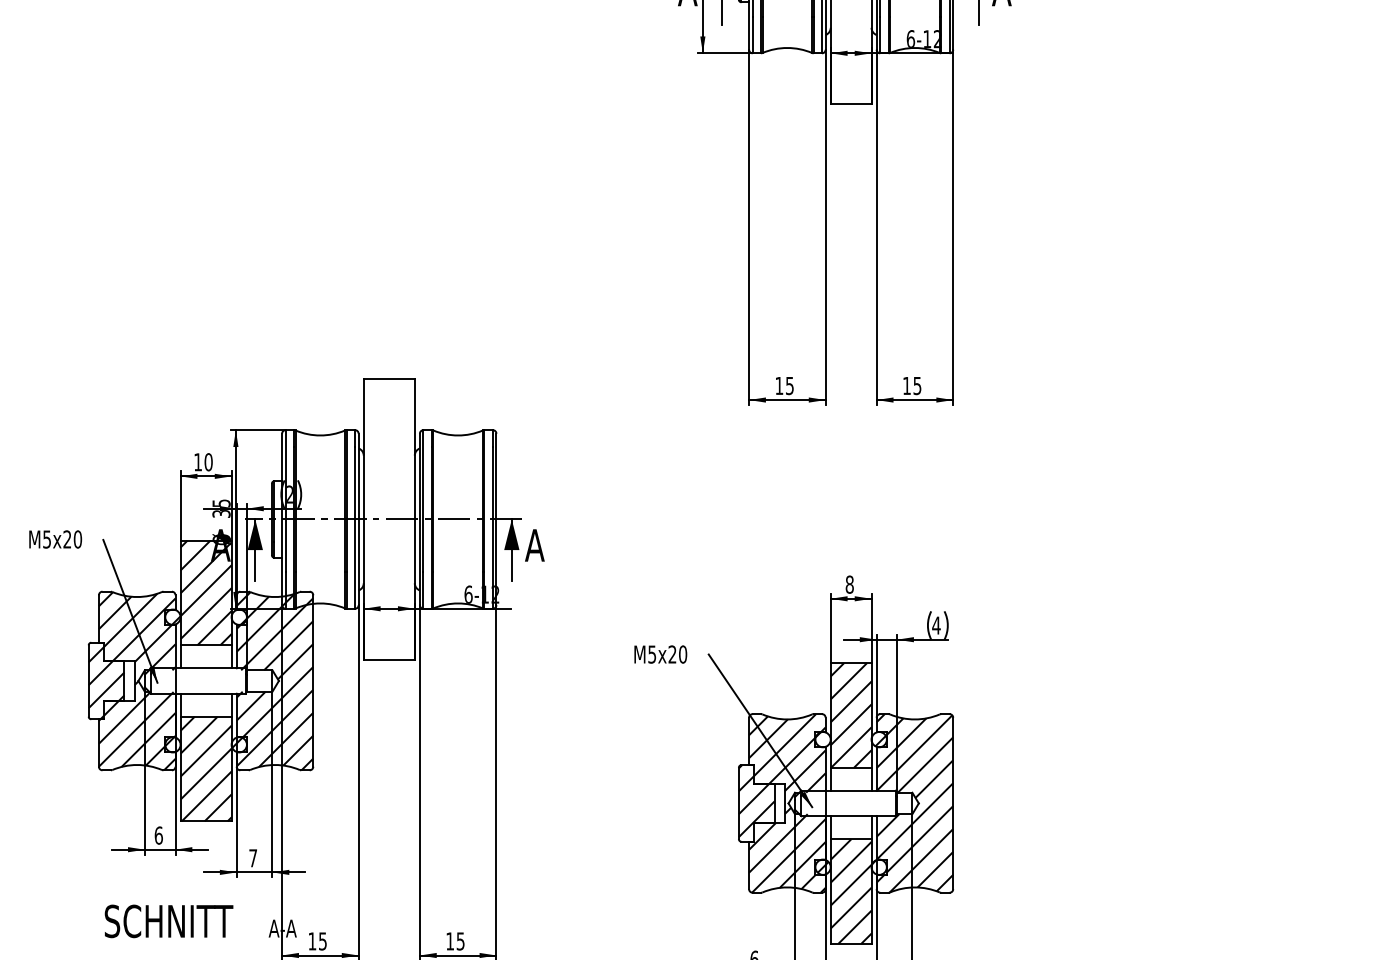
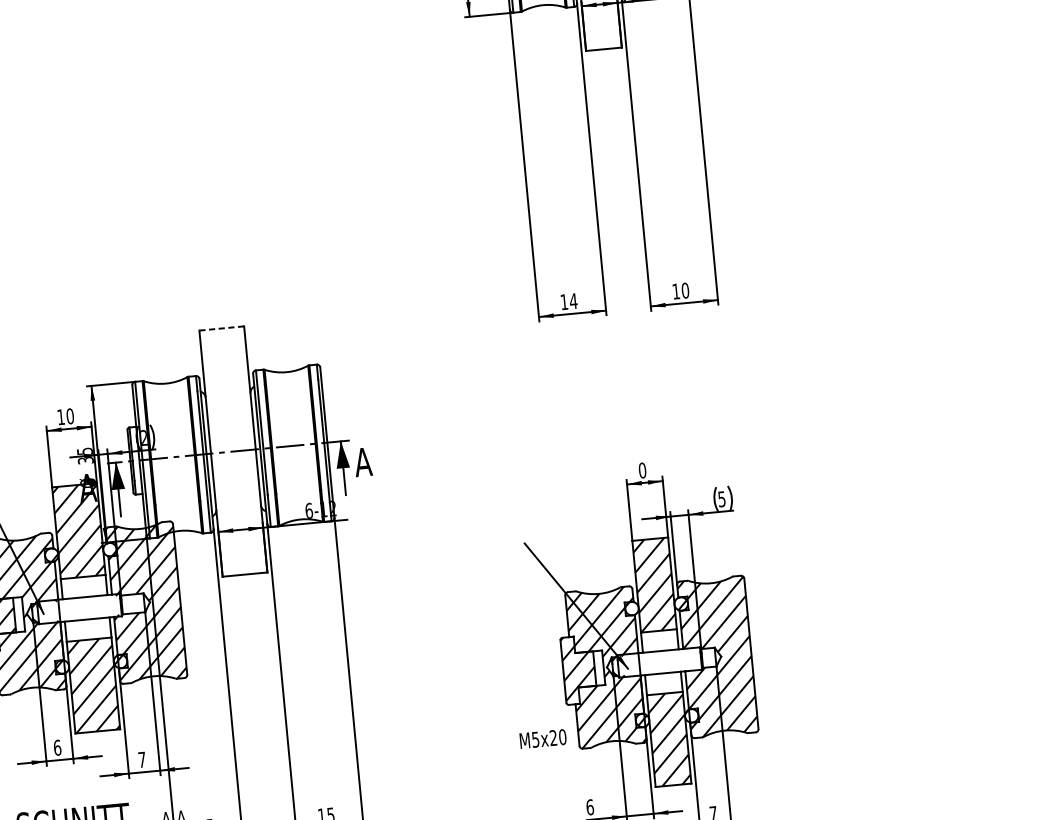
line: (389, 379) -> (221, 328), solid -> dashed
text: (917, 385) -> (685, 290), 15 -> 10
text: (789, 386) -> (573, 301), 15 -> 14
text: (849, 584) -> (642, 470), 8 -> 0
text: (936, 625) -> (721, 499), 4 -> 5
text: (660, 654) -> (542, 739), moved

